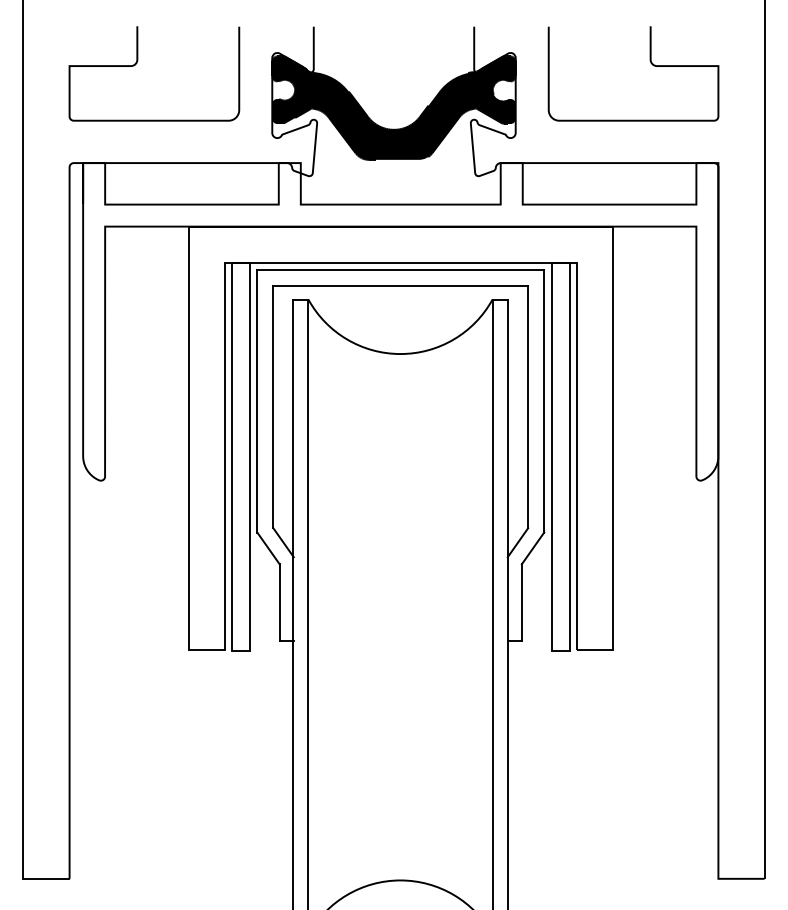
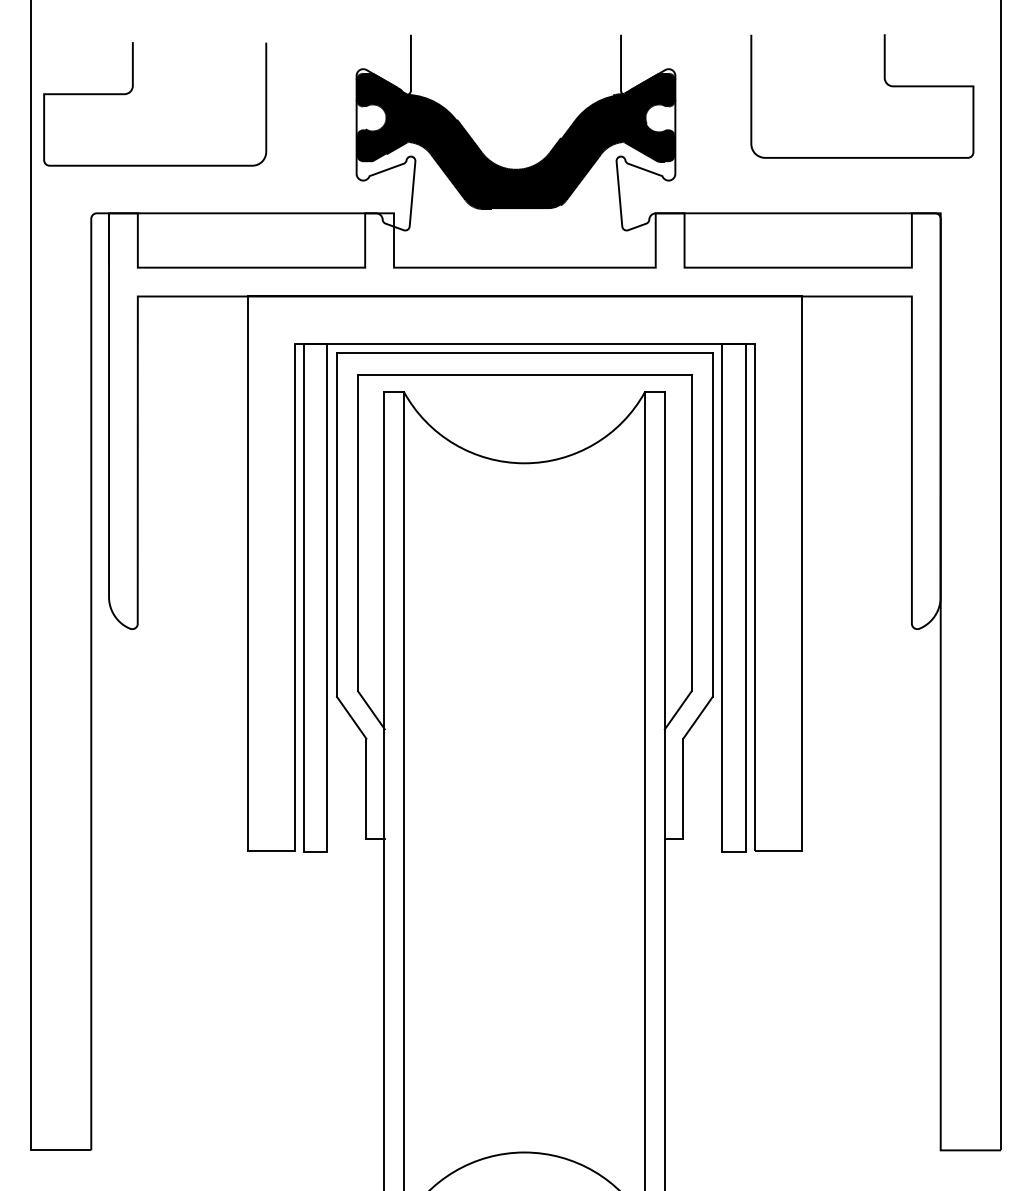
curve: (137, 63) -> (133, 90), moved
curve: (650, 63) -> (884, 82), moved

